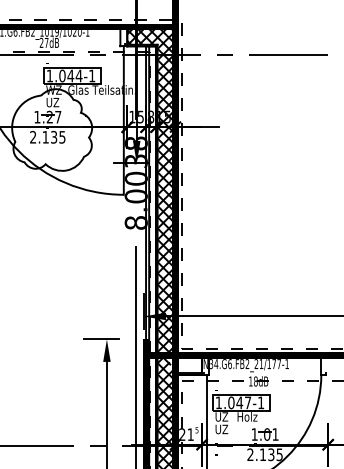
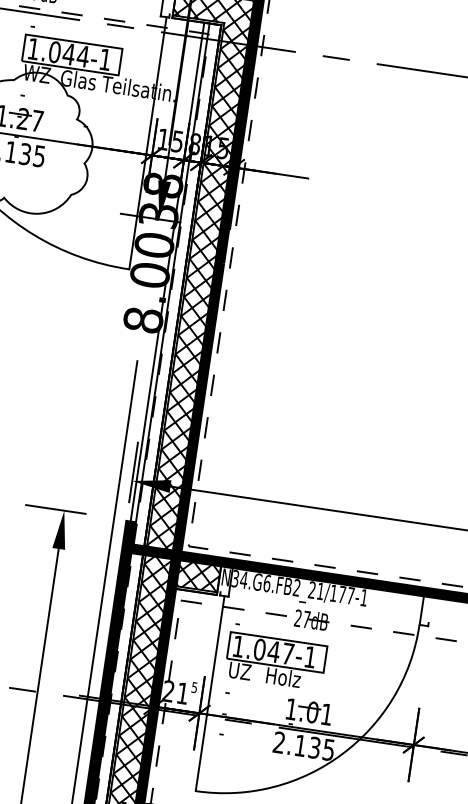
text: (52, 102) -> (31, 94), UZ -> -
hatch: (185, 365) -> (191, 574), added
text: (253, 381) -> (302, 618), 18dB -> 27dB
text: (221, 429) -> (236, 692), UZ -> -

